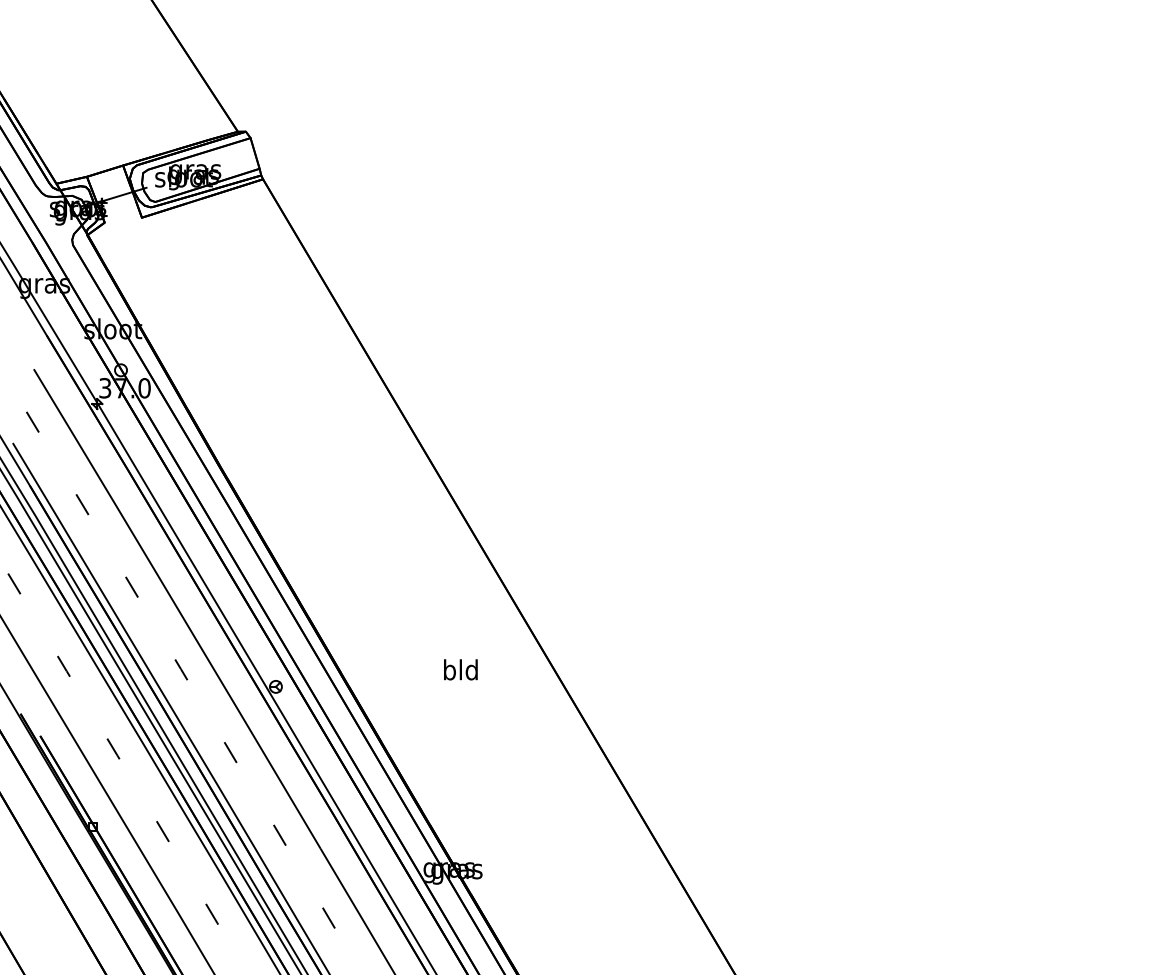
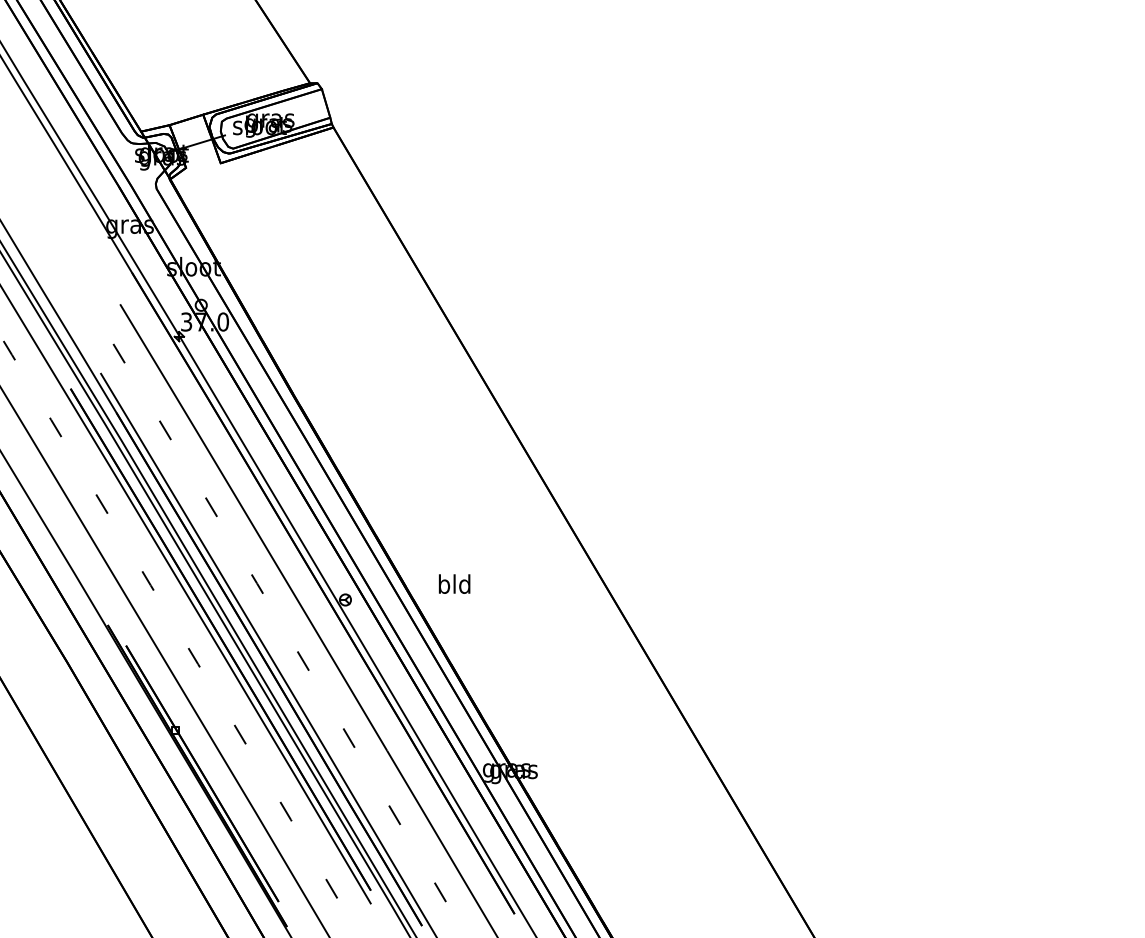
text: (460, 669) -> (454, 583), moved

